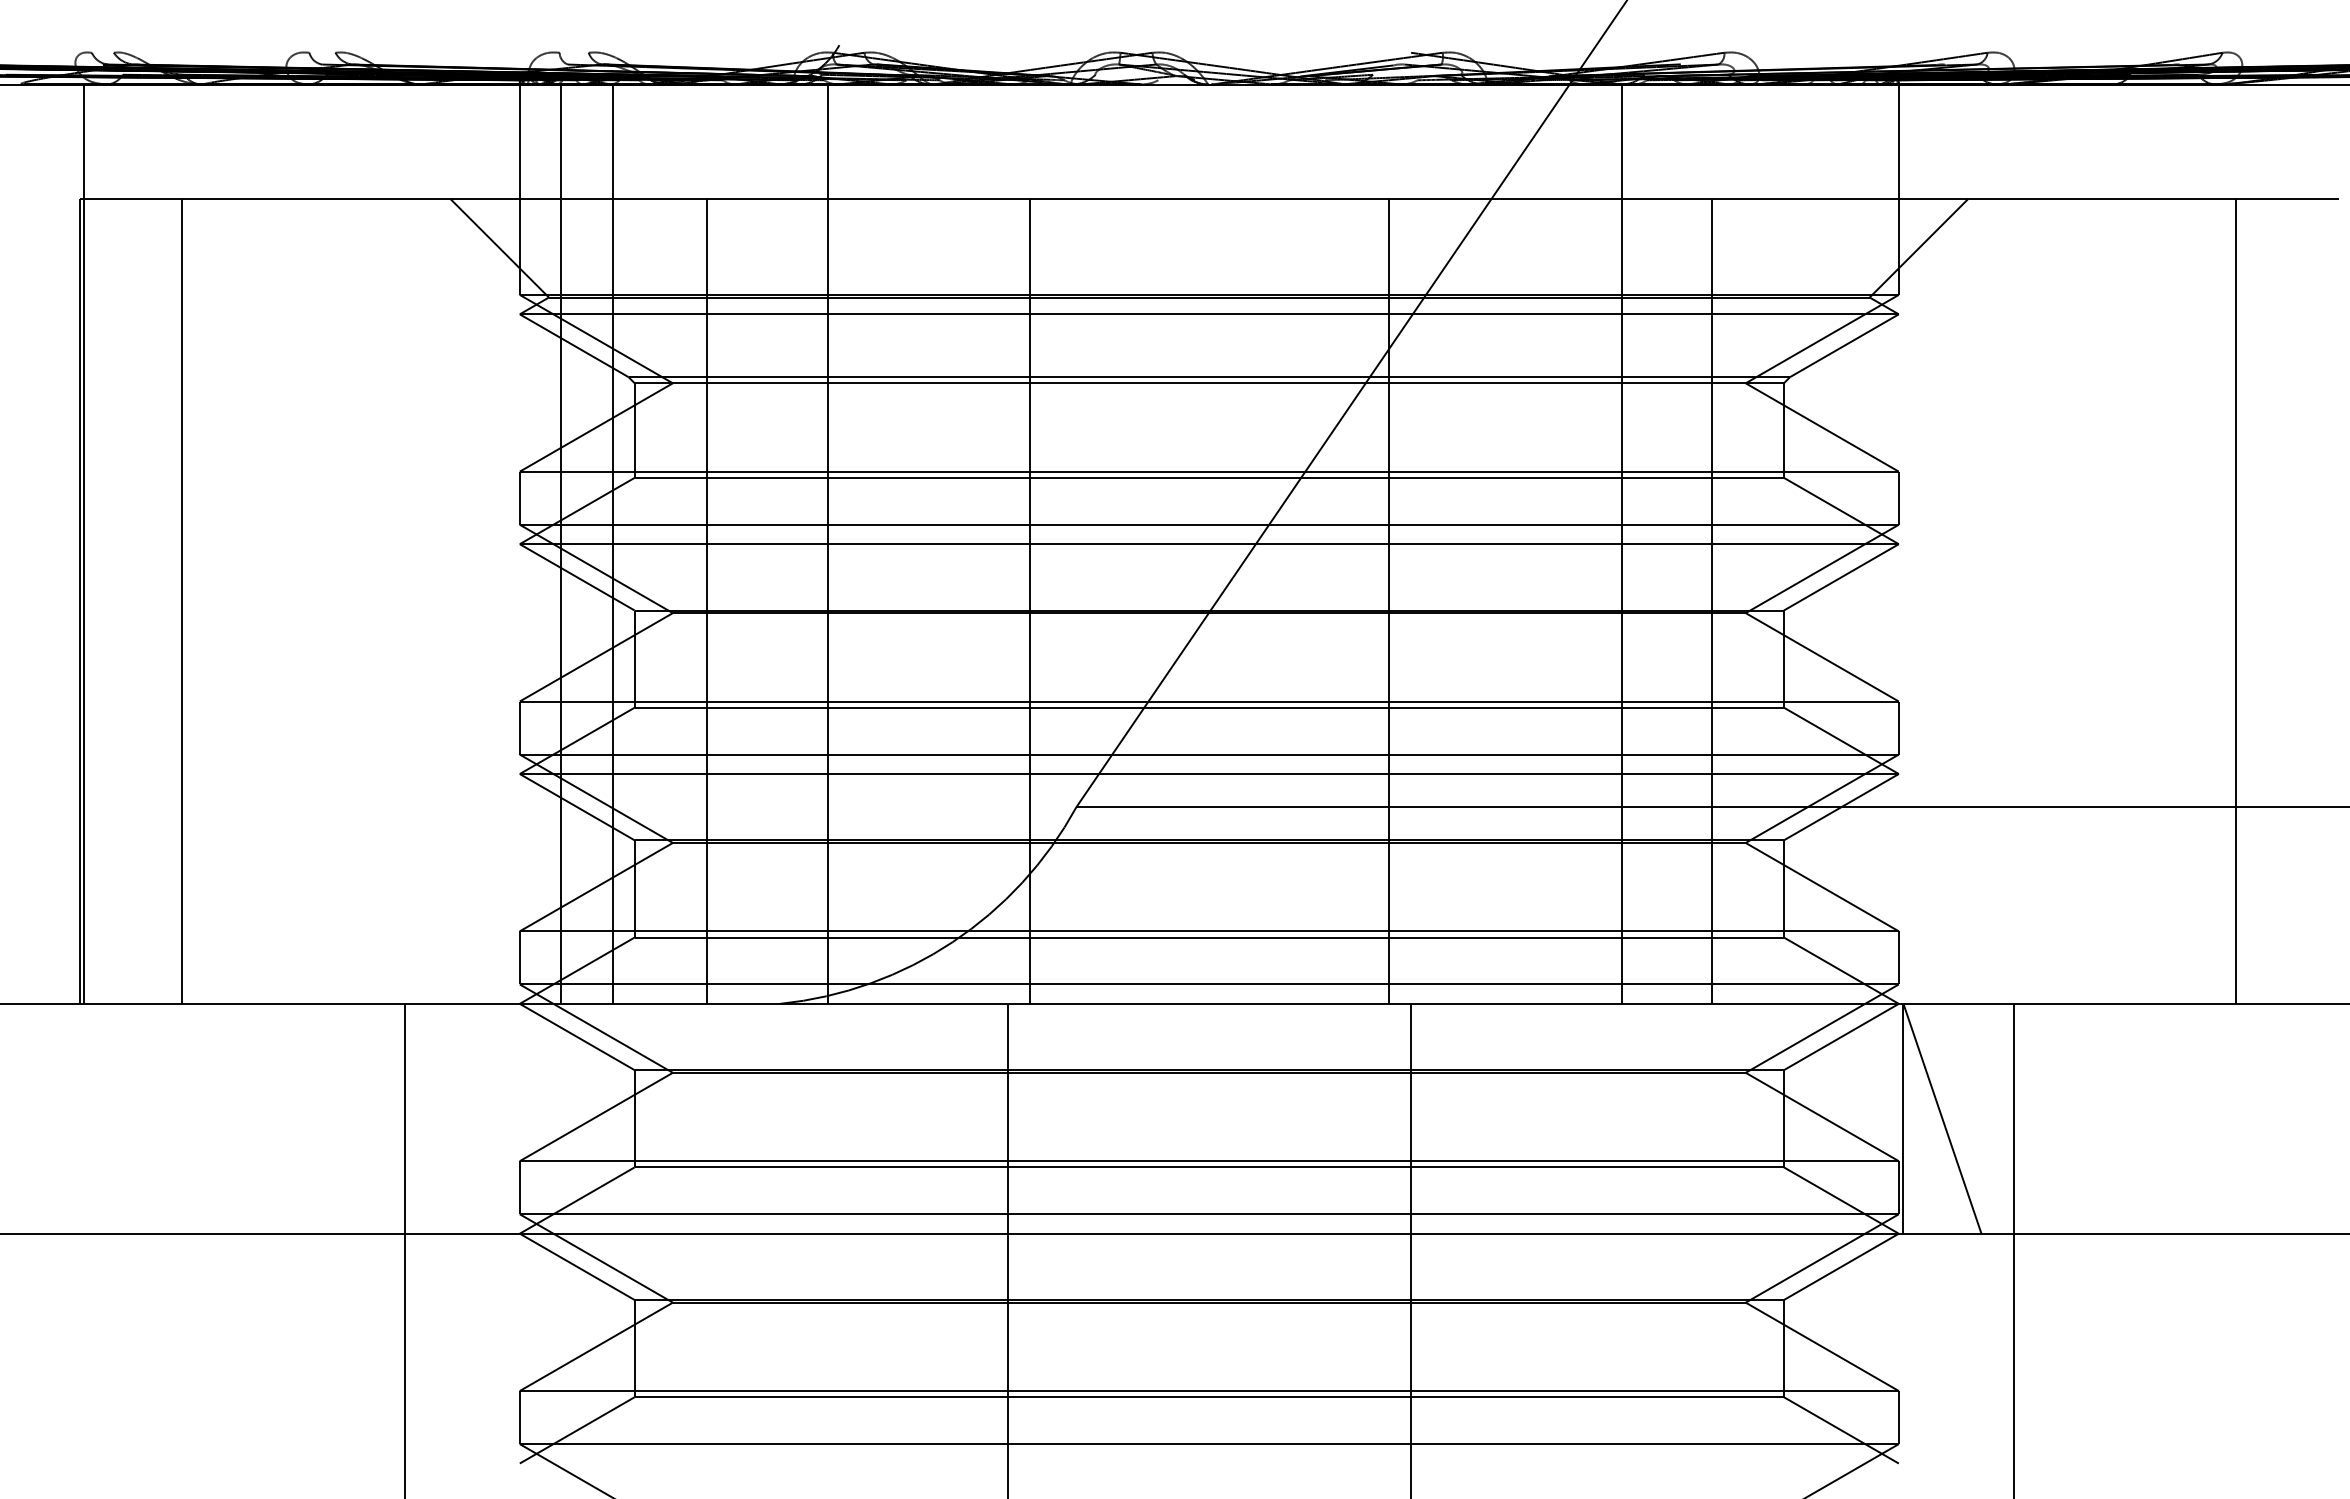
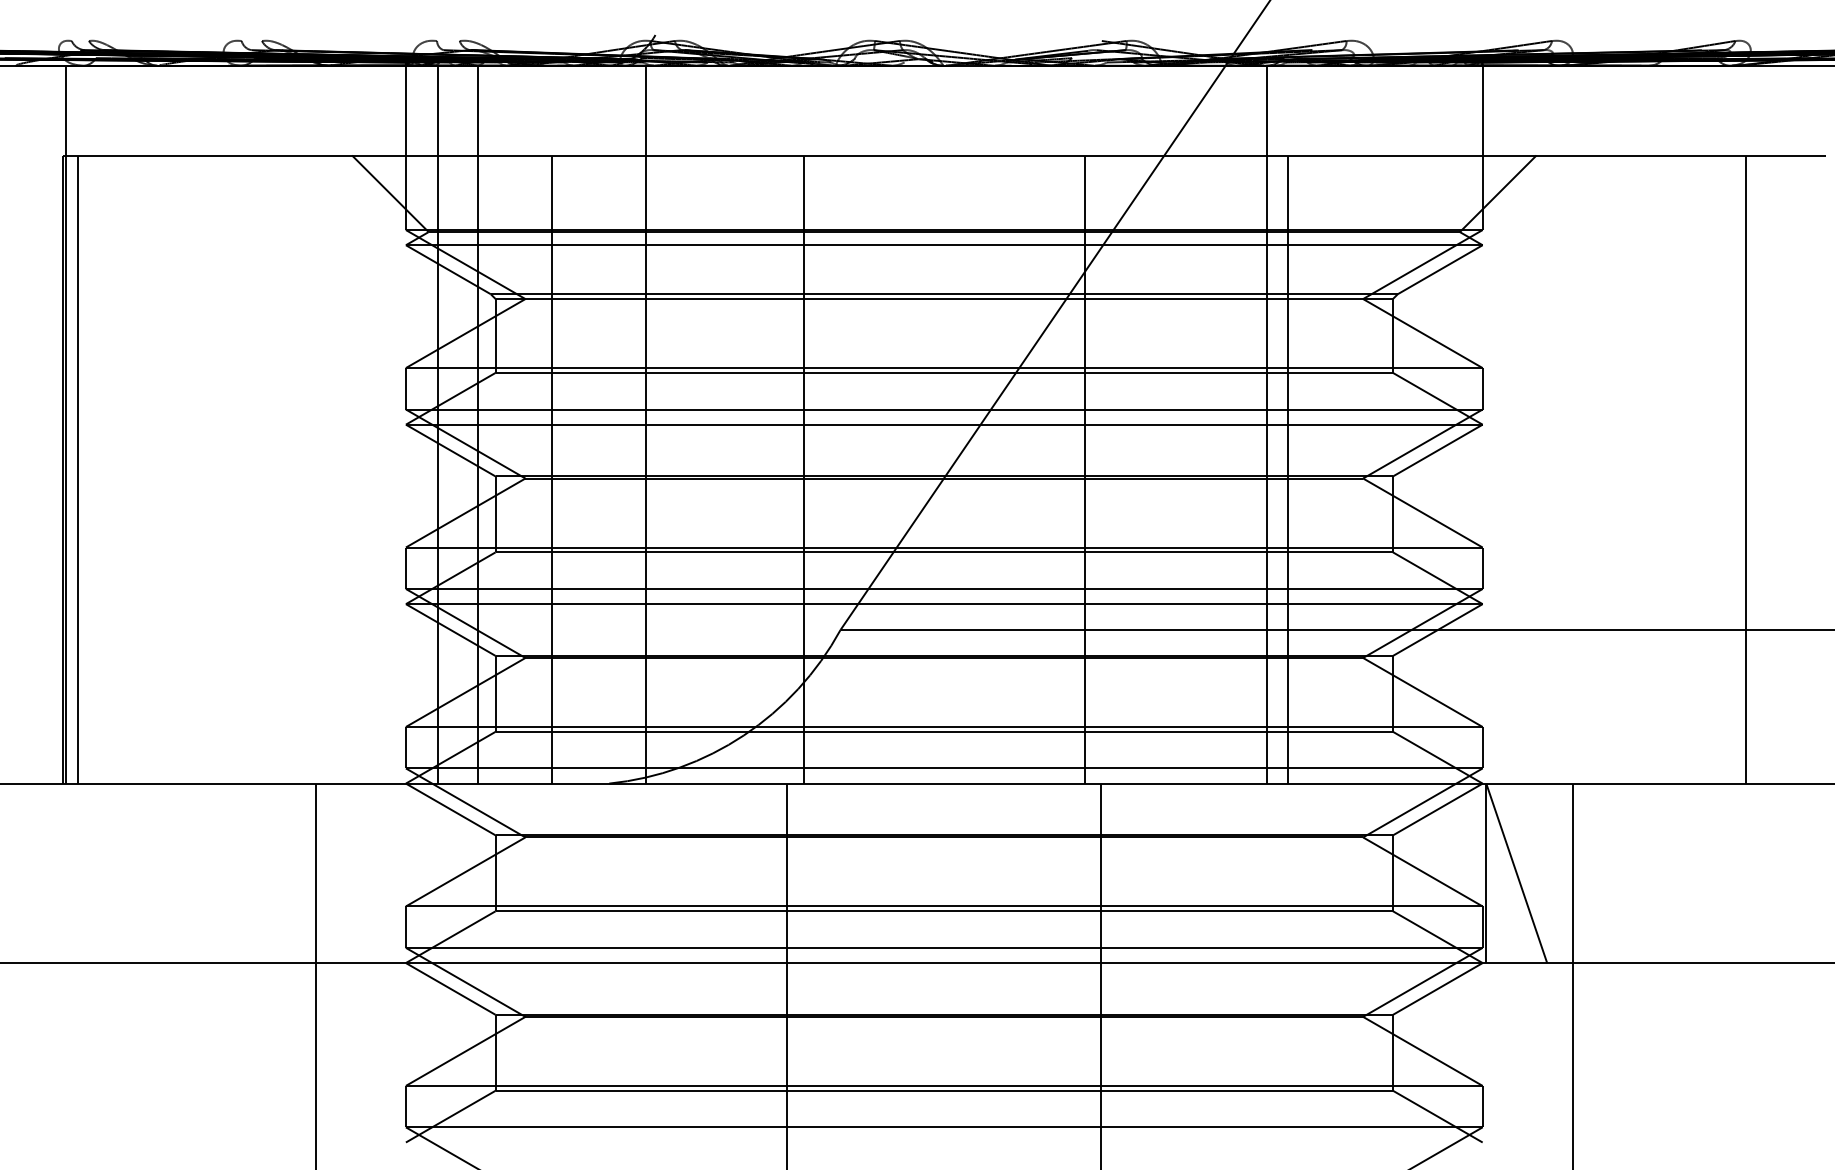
line: (182, 601) -> (78, 469), moved
line: (1712, 601) -> (1288, 469), moved

